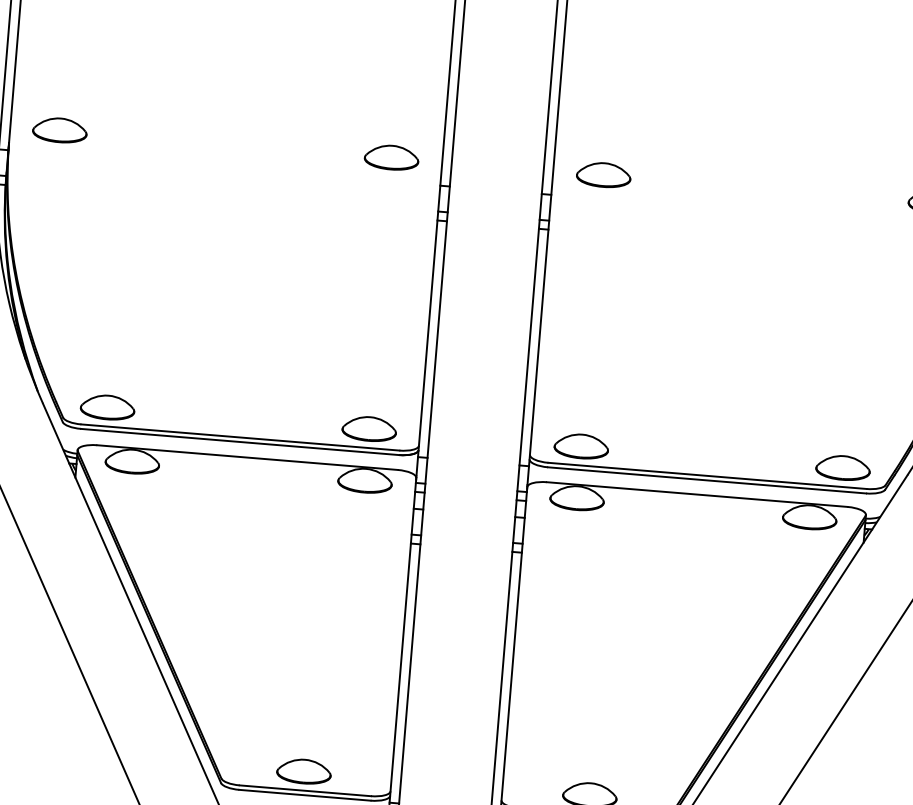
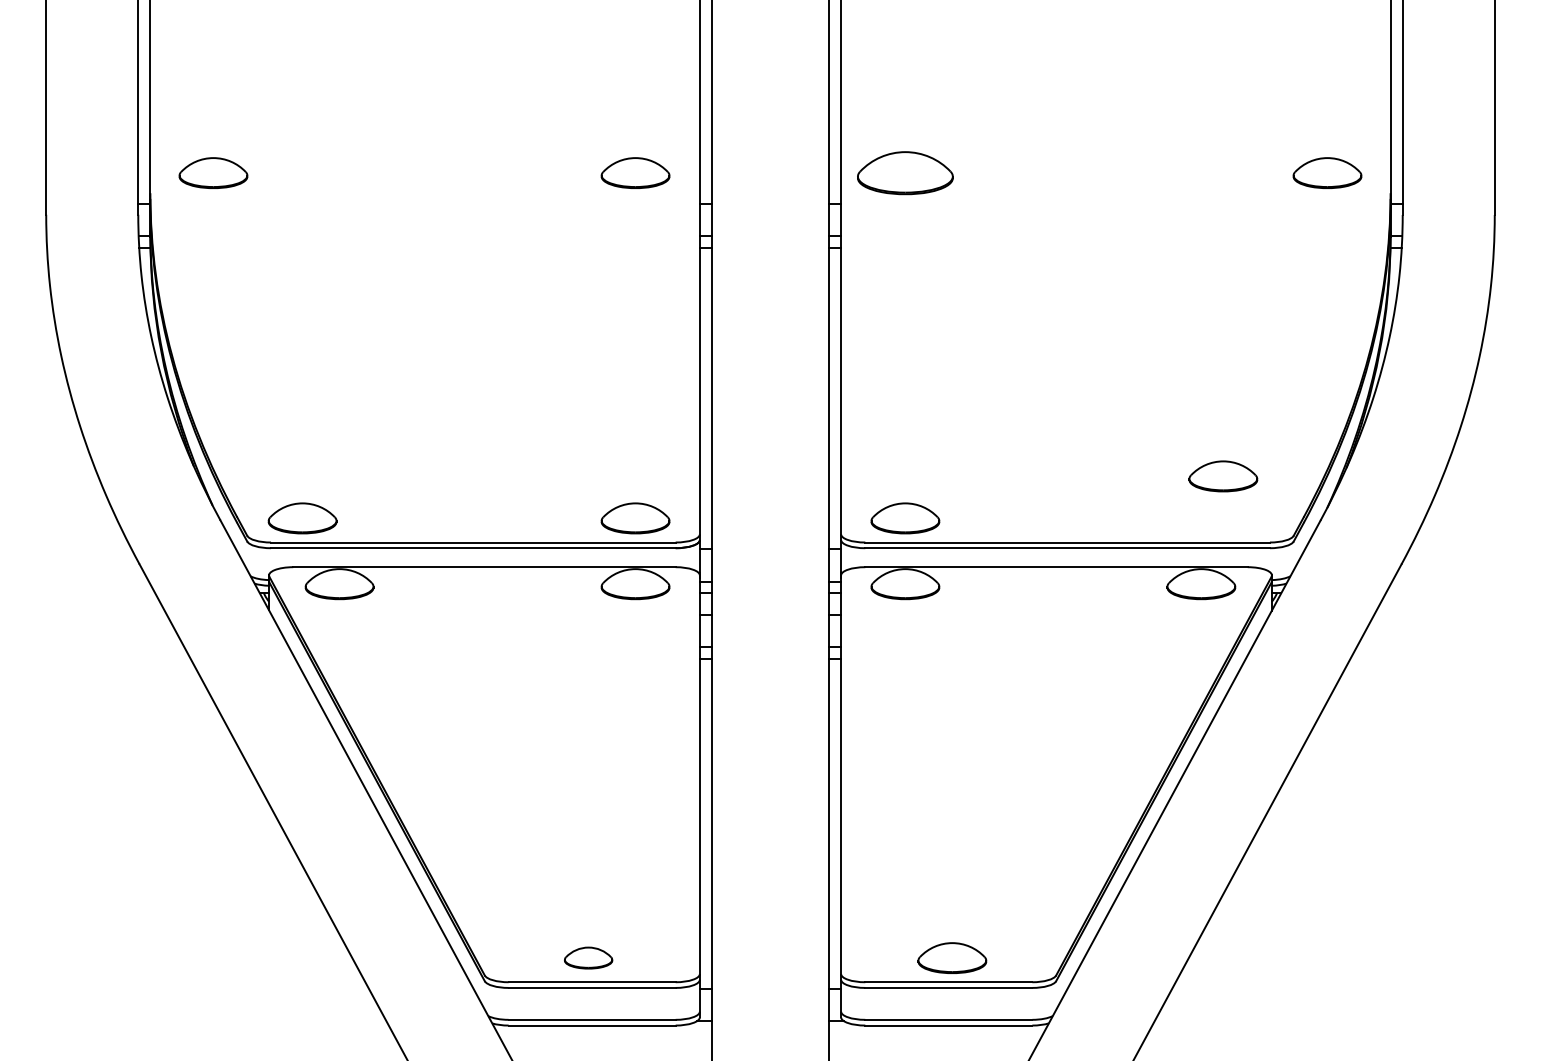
part: (603, 174) -> (905, 172), size x1.4
part: (843, 468) -> (1223, 476), moved
part: (304, 771) -> (588, 957), size x0.7

